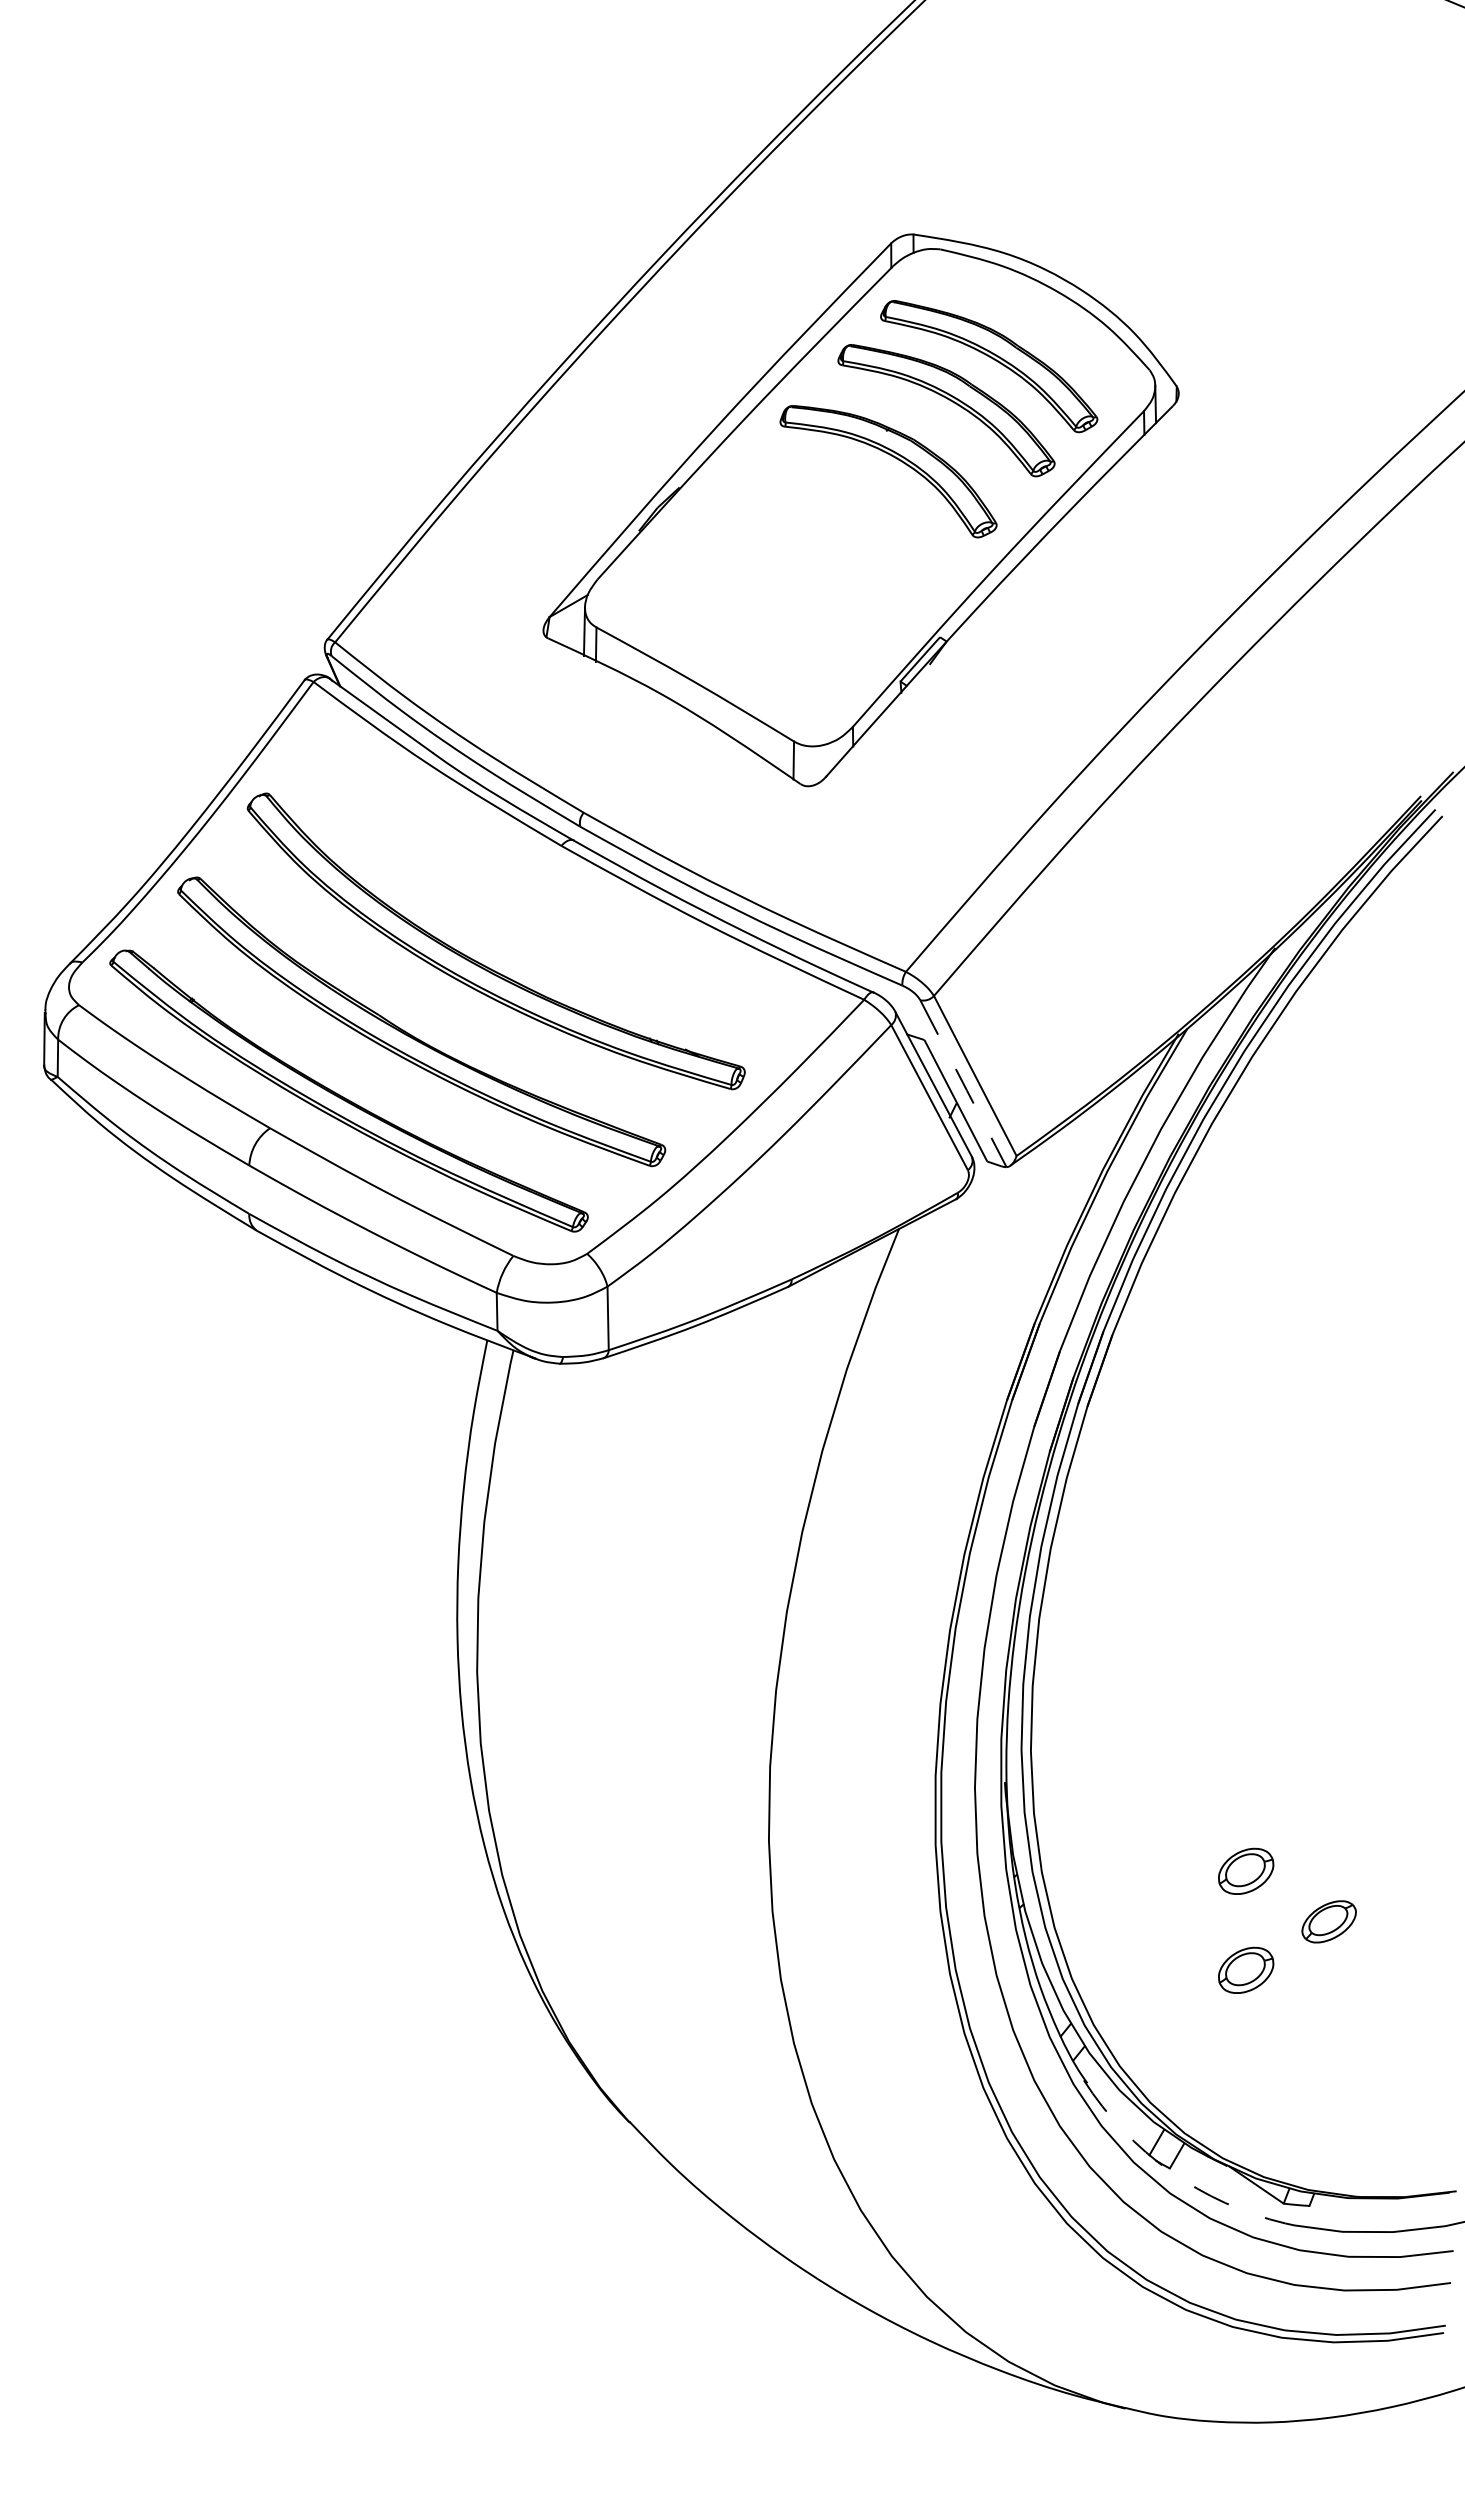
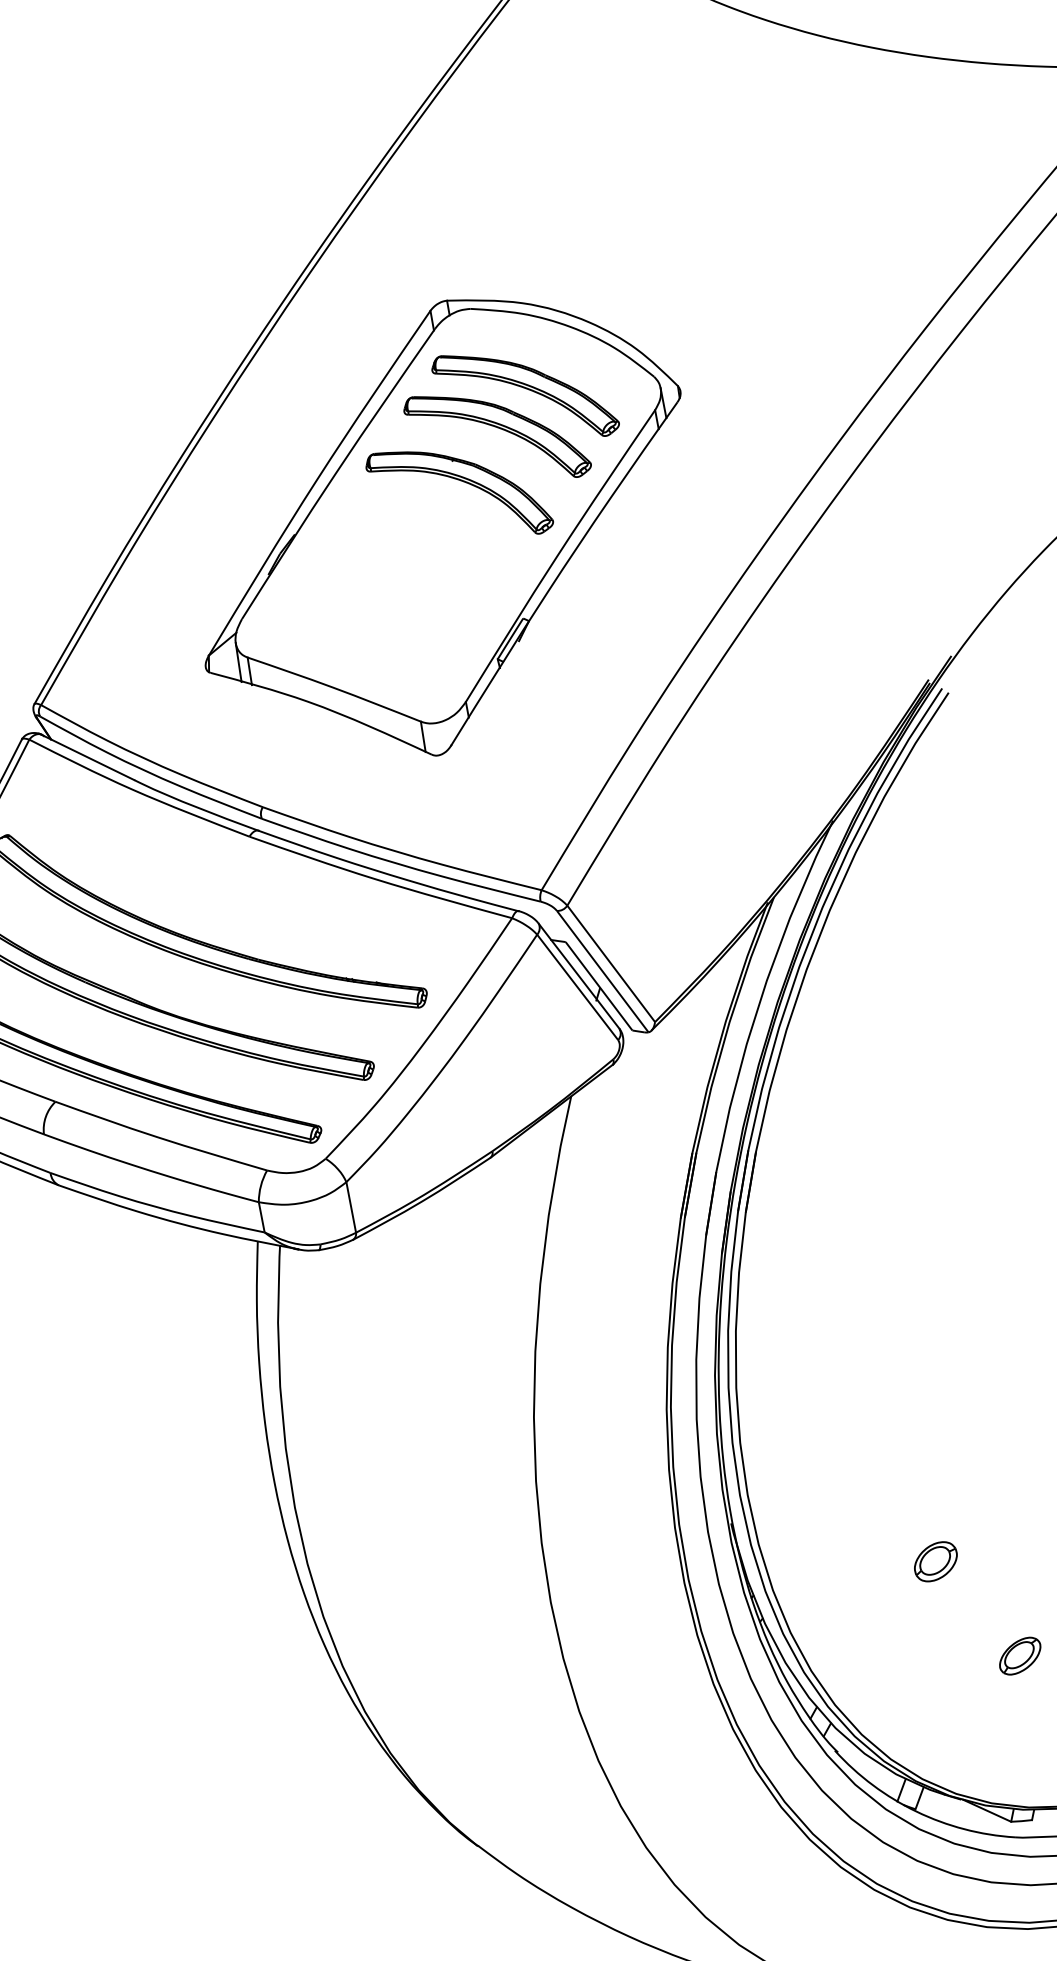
line: (963, 1084) -> (602, 972), dashed -> solid
part: (1328, 1921) -> (1019, 1655), moved
part: (1246, 1969) -> (949, 1639), removed
arc: (1170, 2171) -> (916, 1811), dashed -> solid

